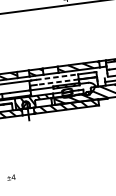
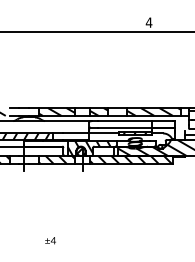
line: (57, 77) -> (125, 121), dashed -> solid
line: (57, 82) -> (124, 127), dashed -> solid

